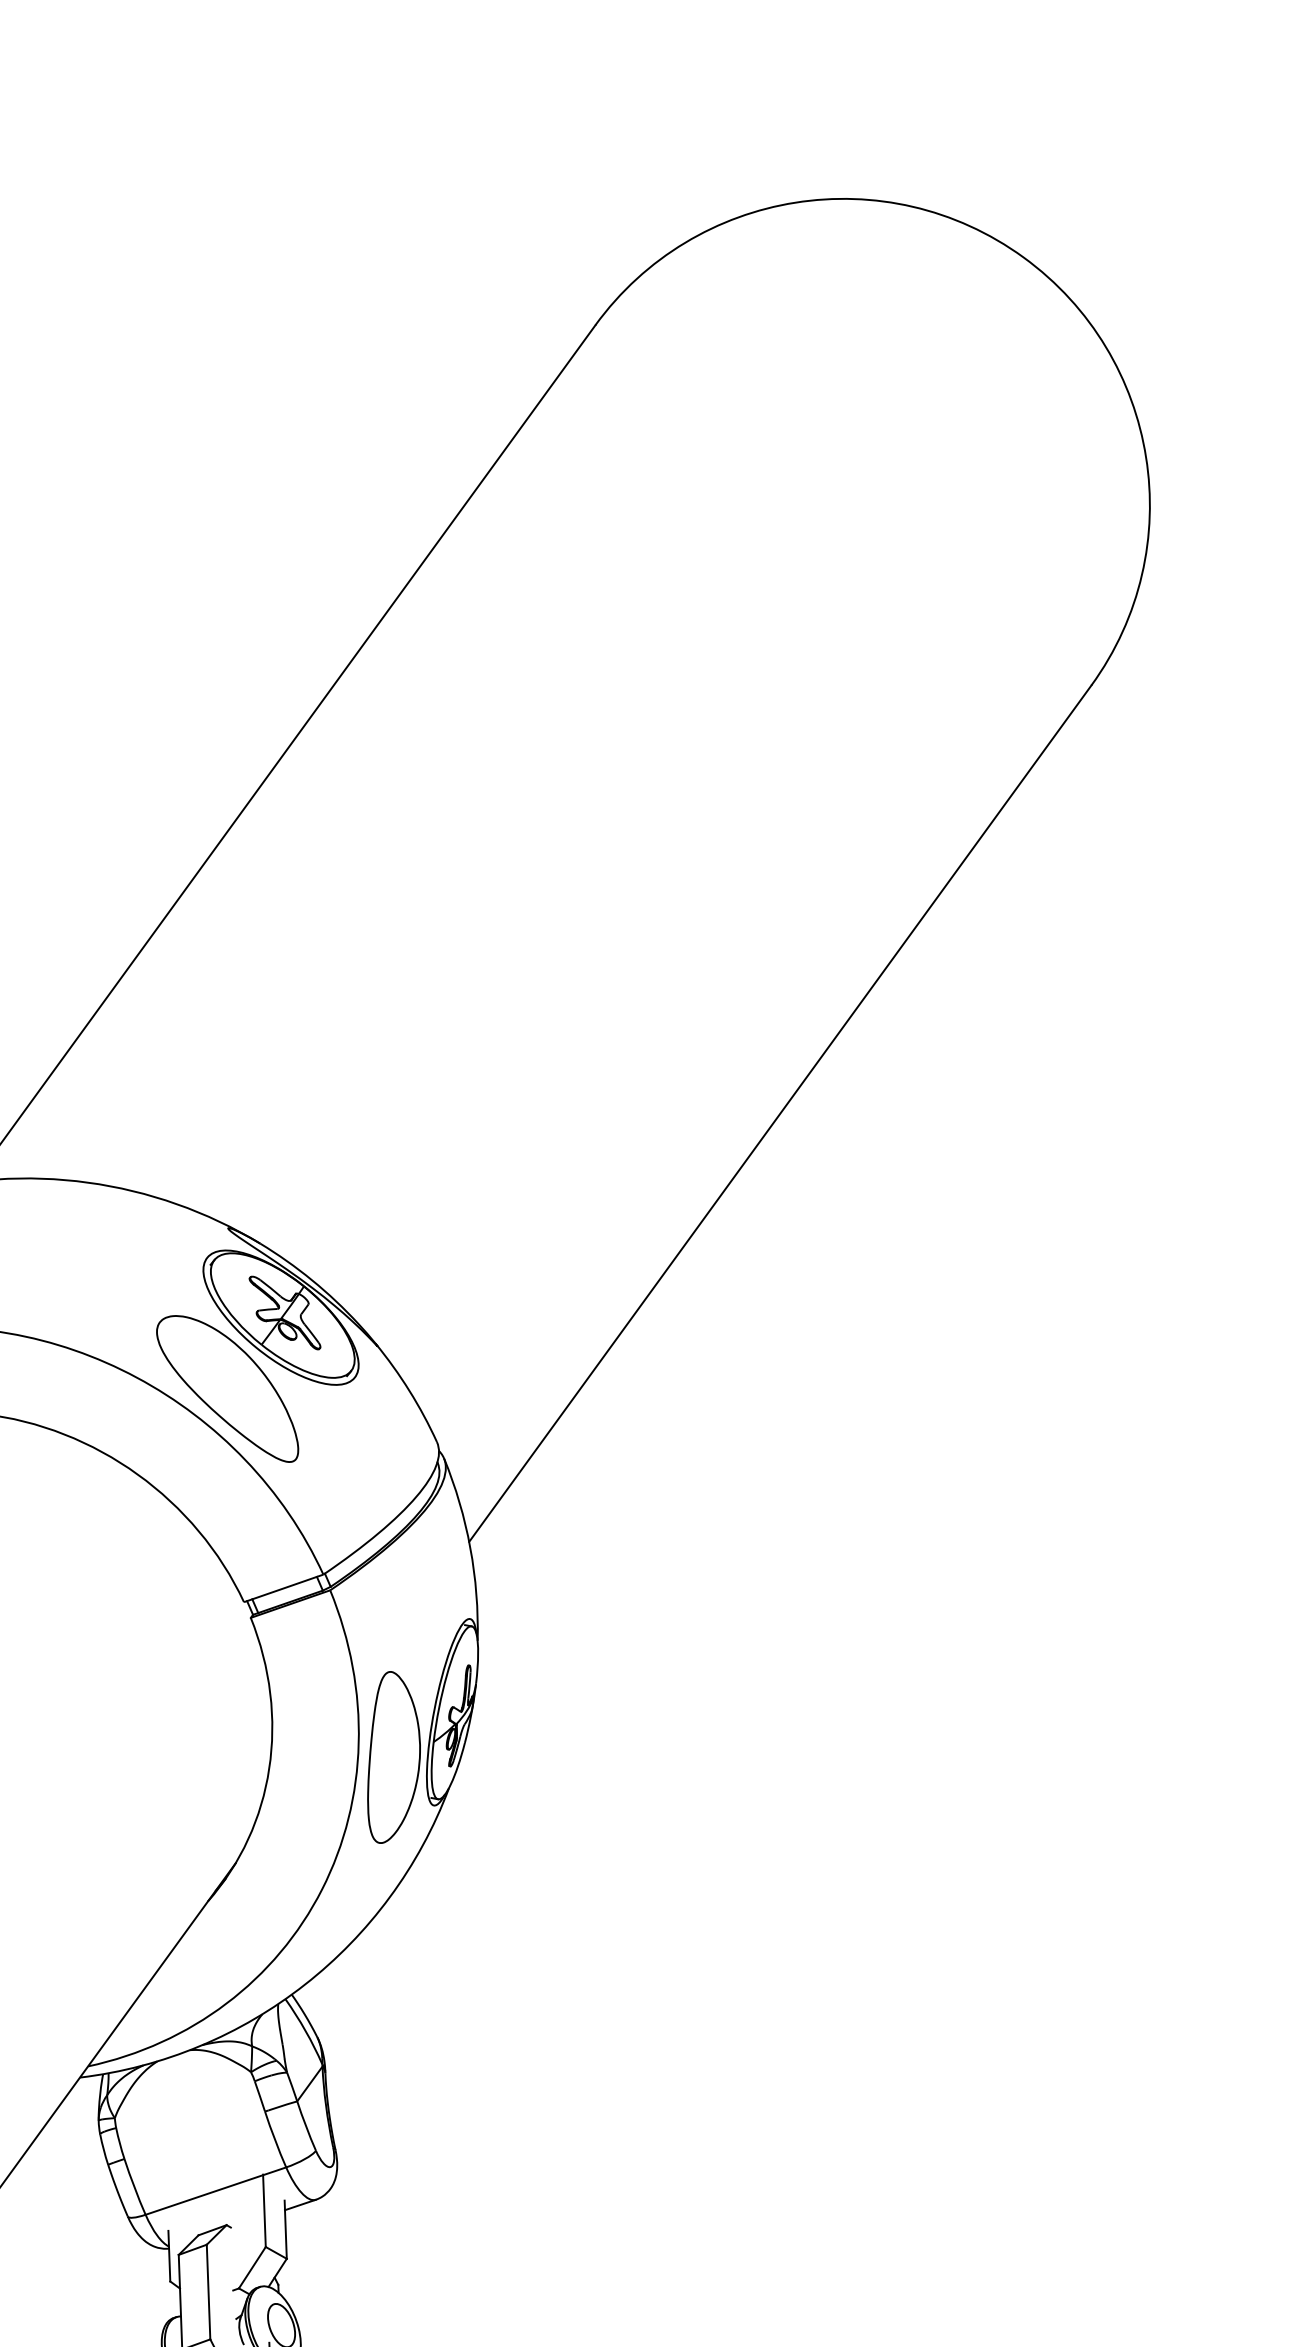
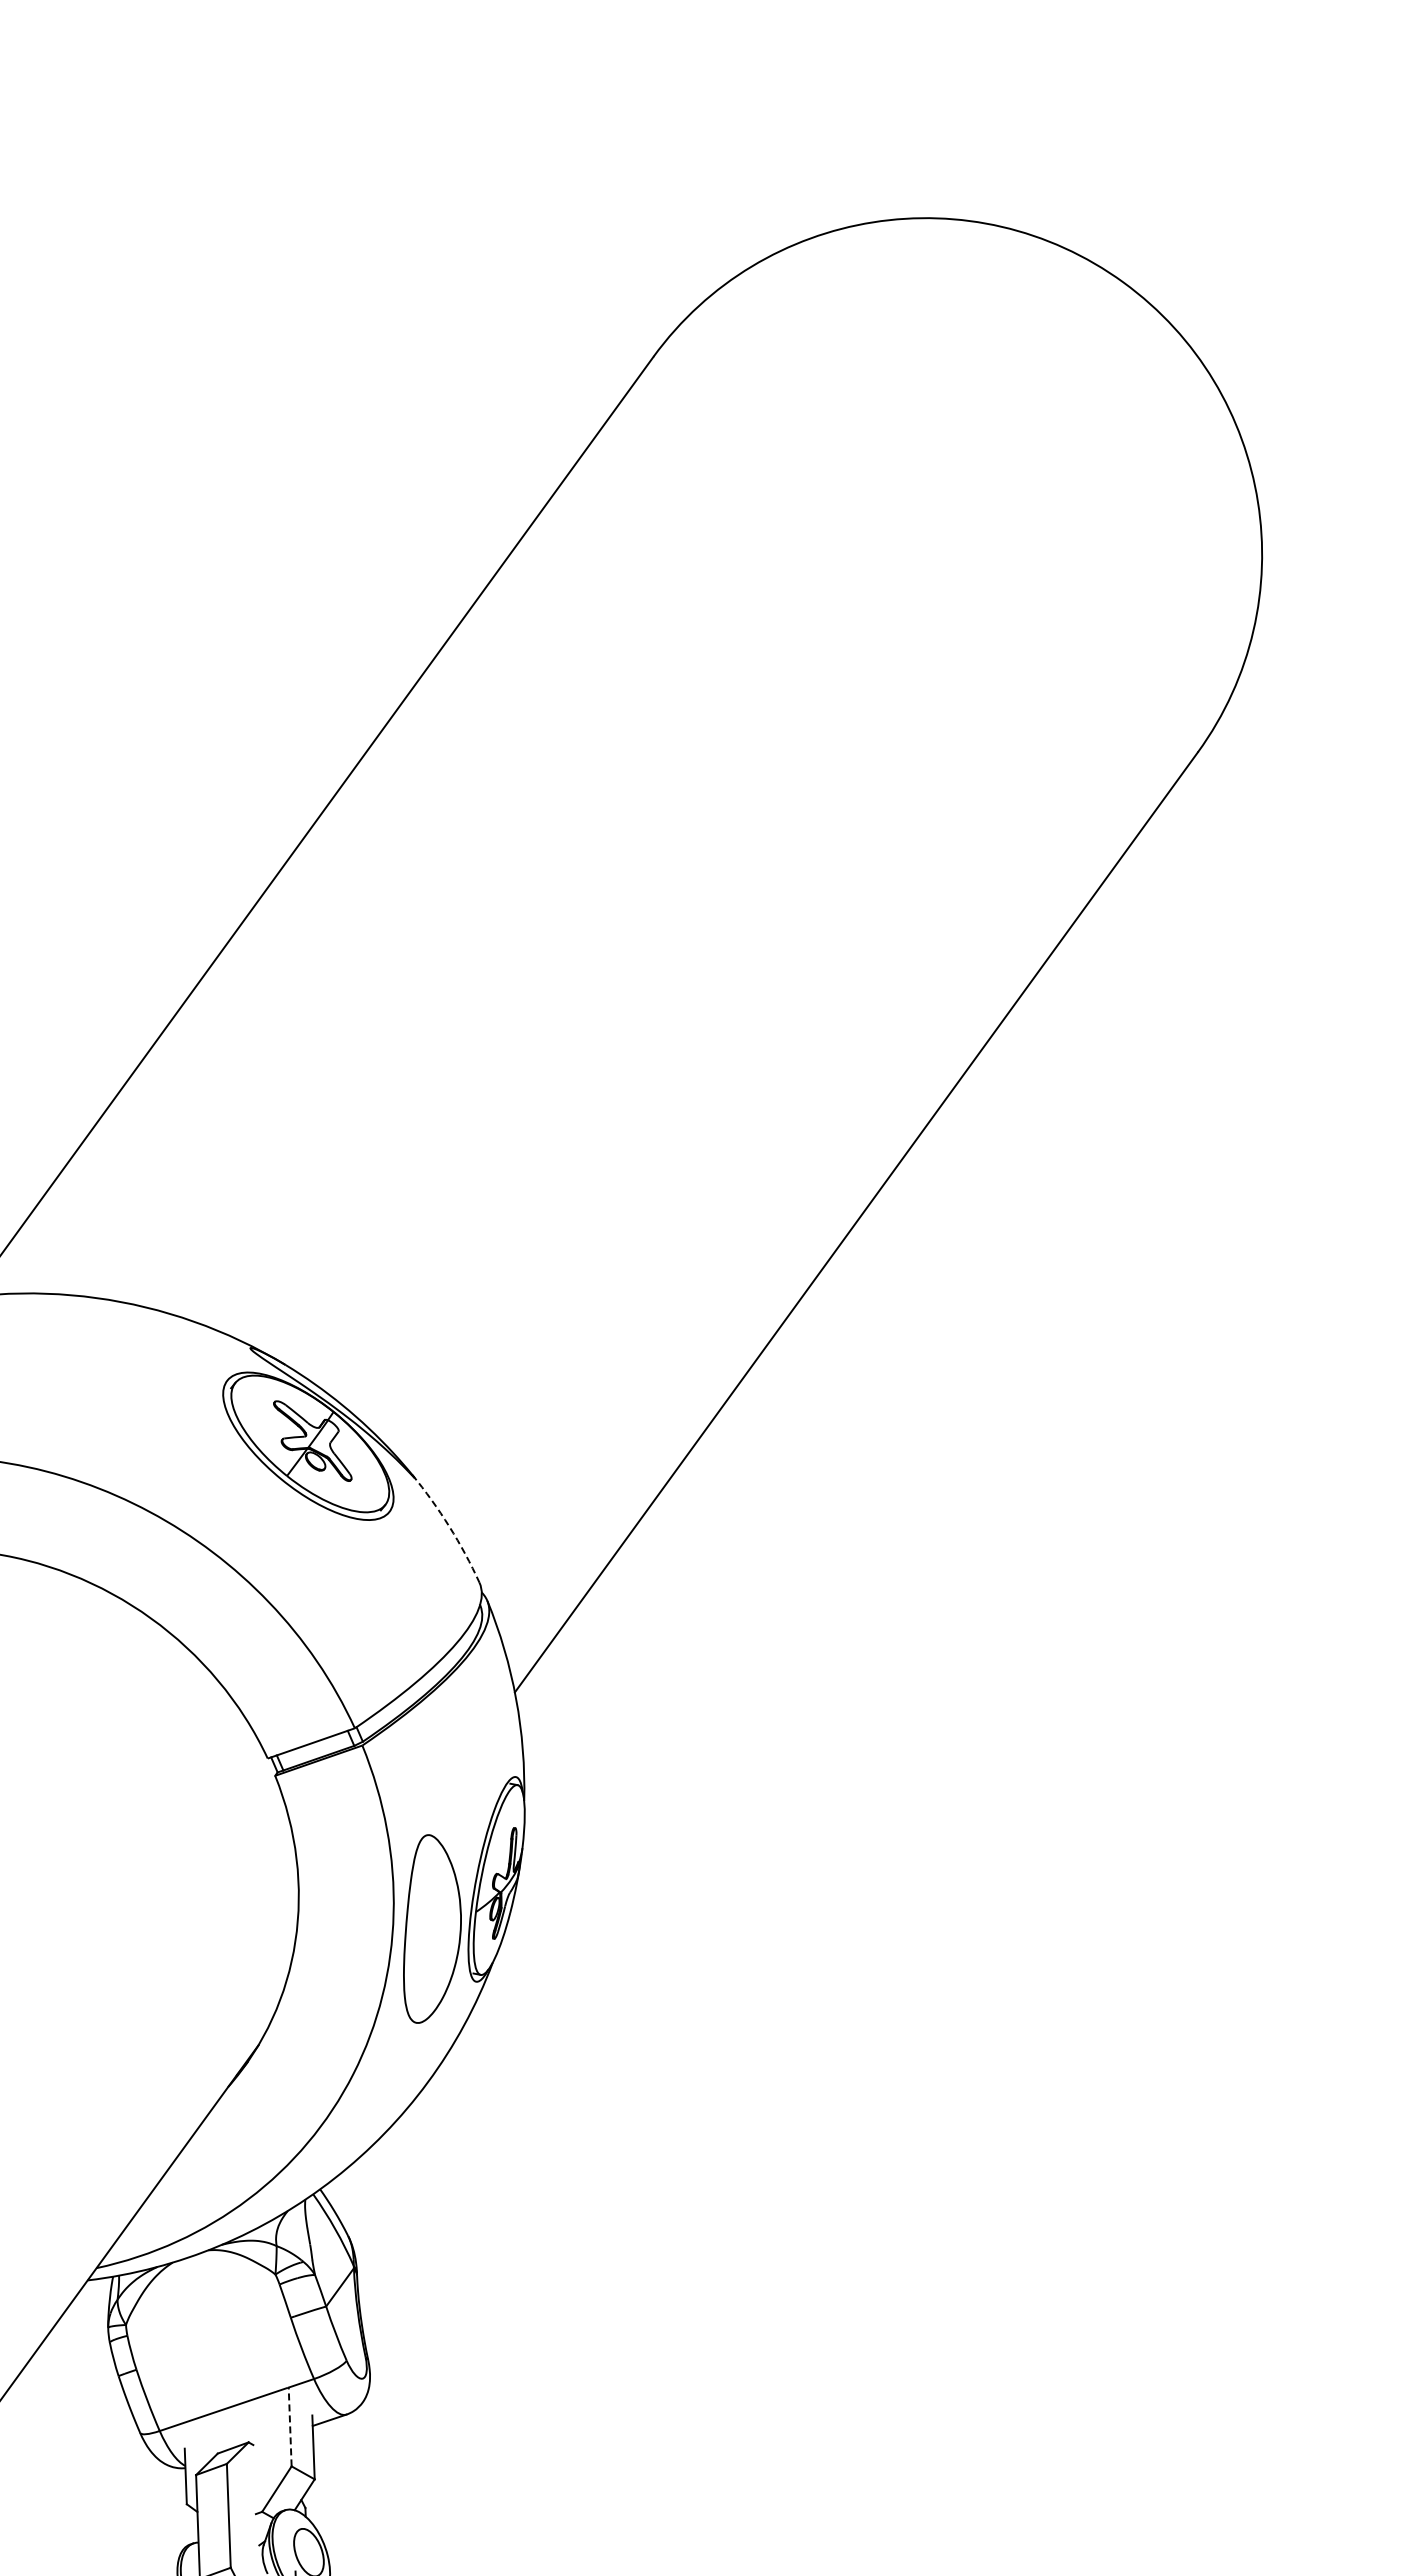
part: (227, 1388) -> (249, 1524), removed
arc: (409, 1390) -> (449, 1526), solid -> dashed
line: (264, 2210) -> (290, 2426), solid -> dashed

